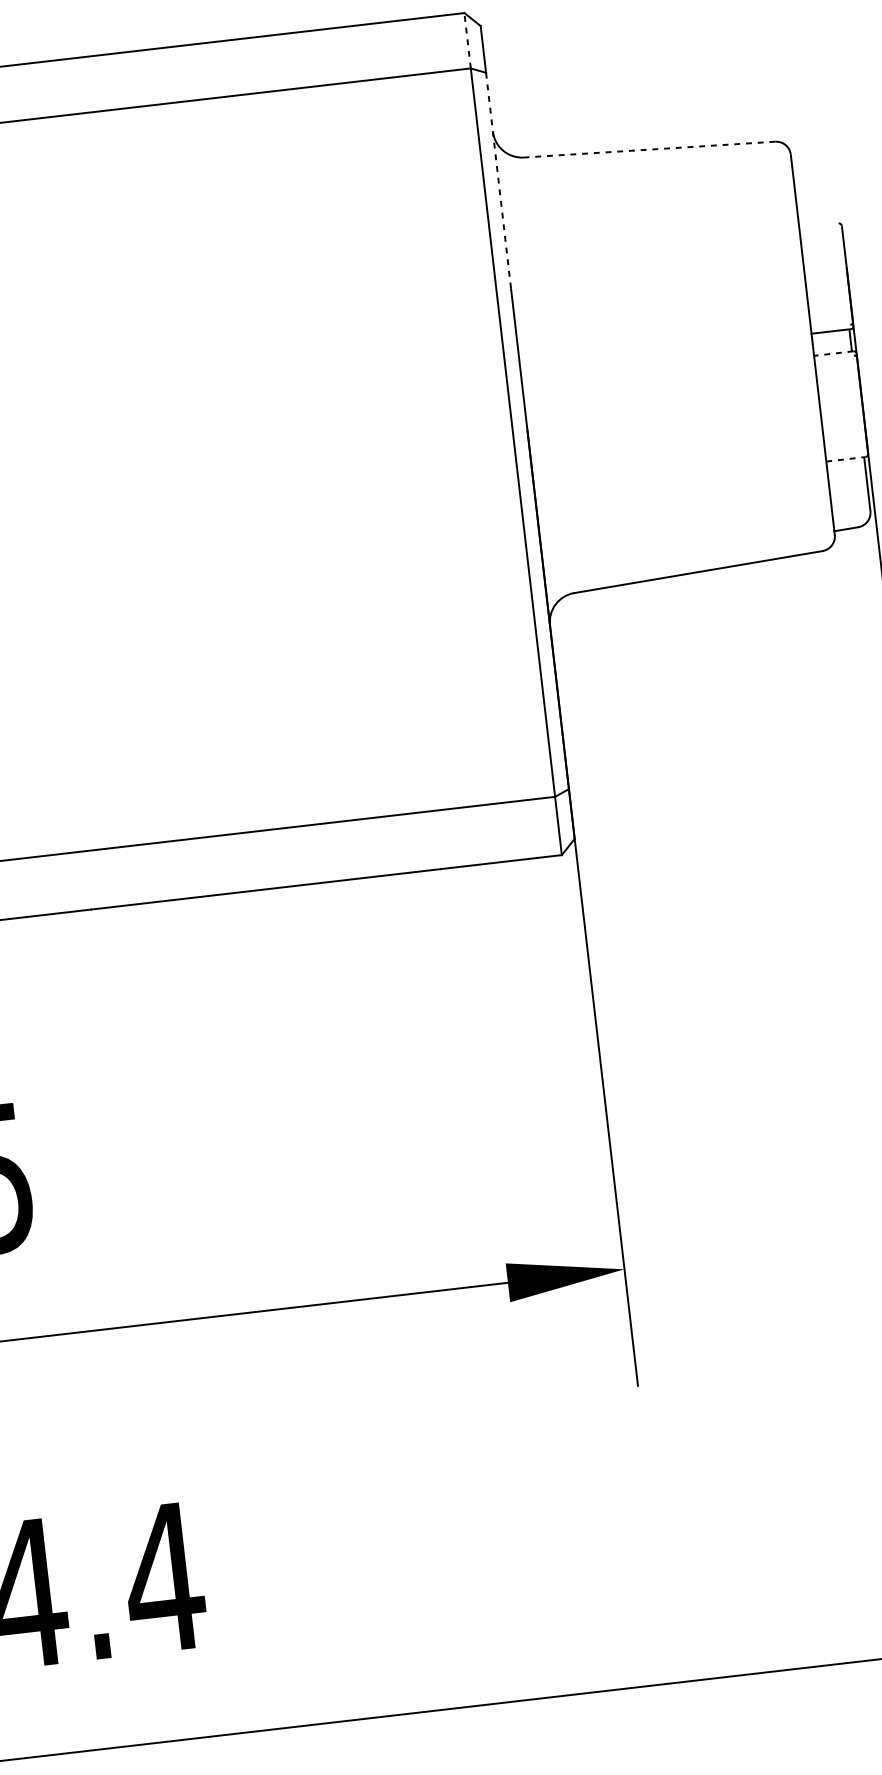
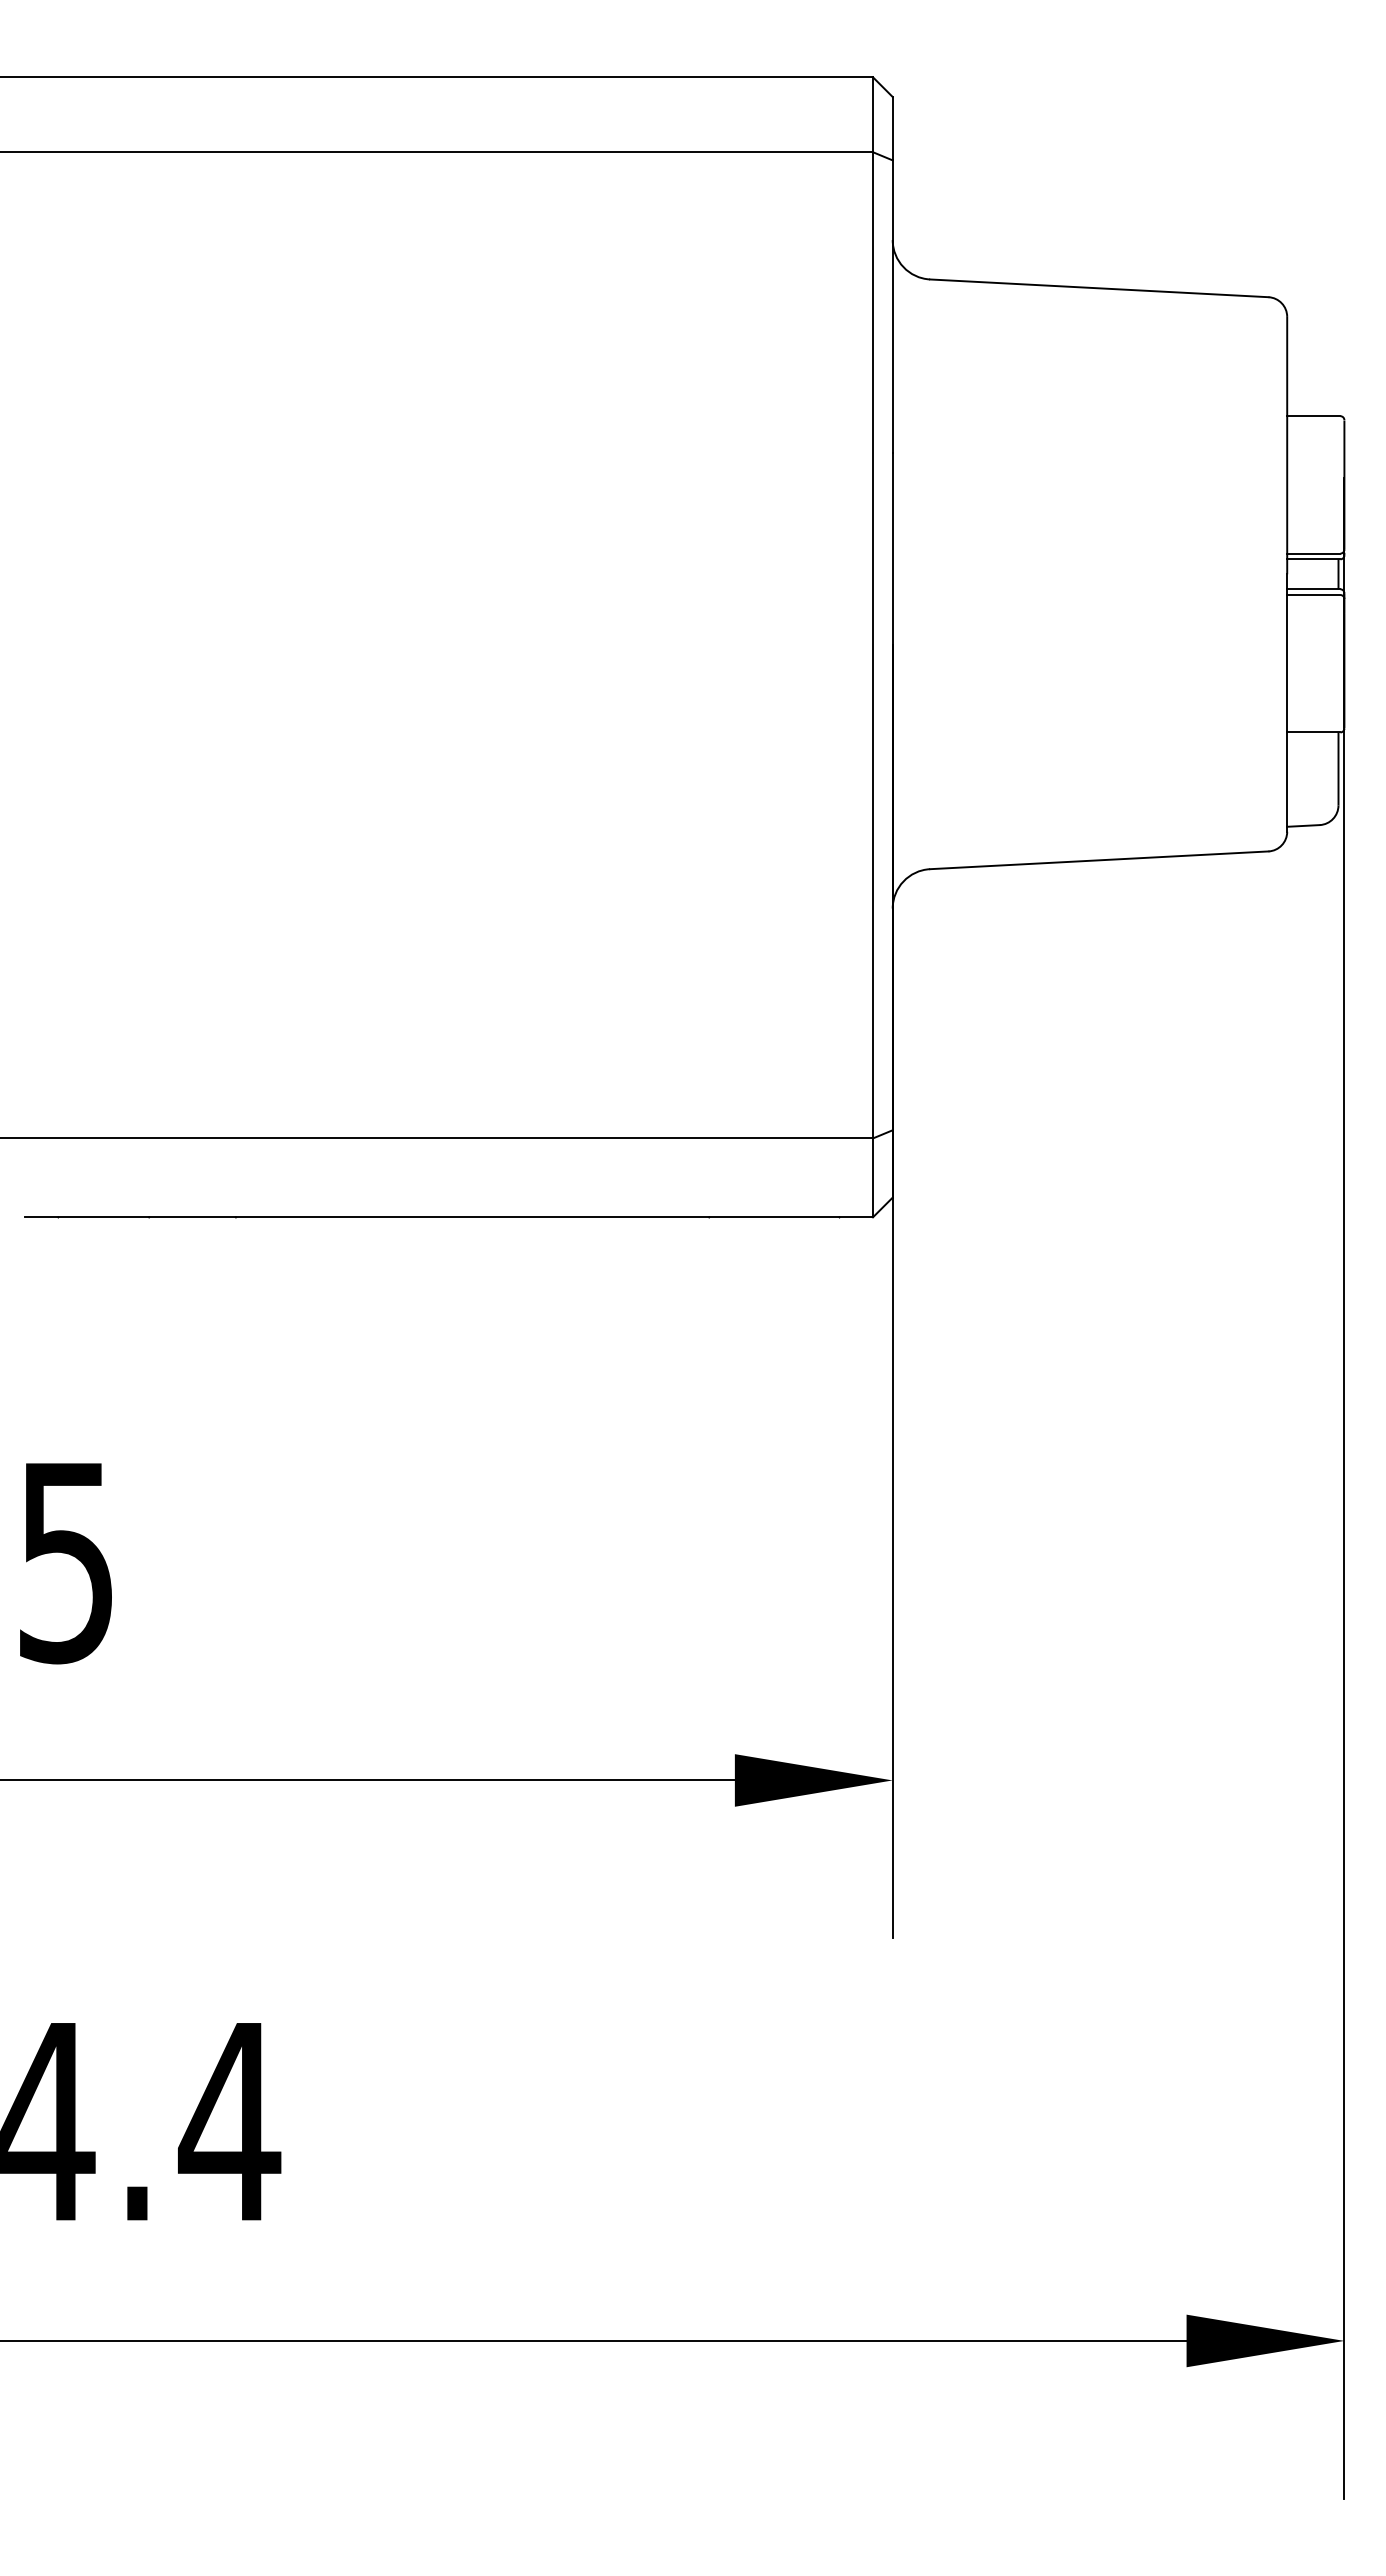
line: (467, 40) -> (872, 114), dashed -> solid
line: (649, 149) -> (1098, 288), dashed -> solid
line: (498, 180) -> (892, 306), dashed -> solid
line: (818, 225) -> (1313, 416), added
line: (830, 327) -> (1313, 553), added
line: (833, 353) -> (1313, 589), dashed -> solid
line: (834, 358) -> (1313, 595), added
line: (845, 459) -> (1313, 732), dashed -> solid

